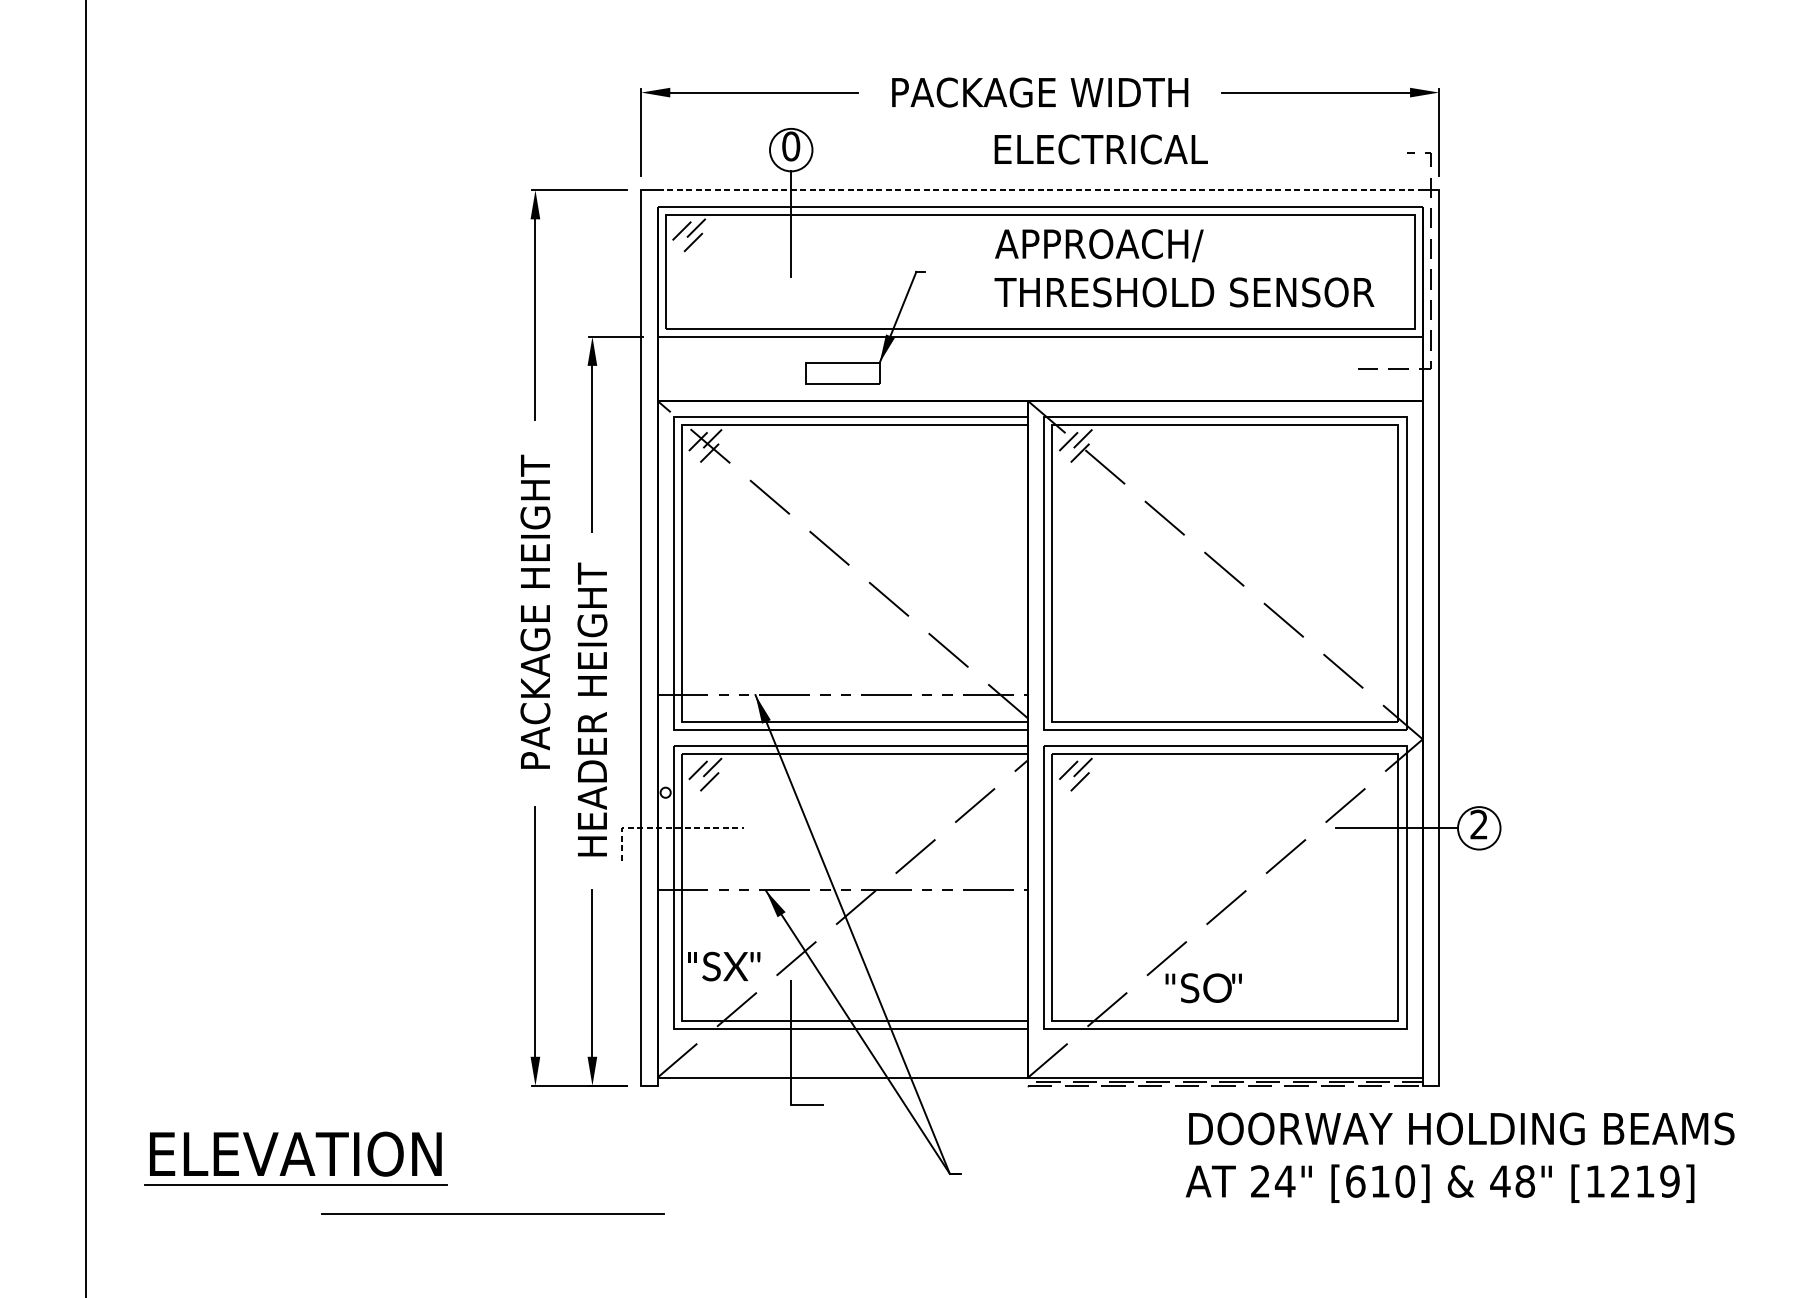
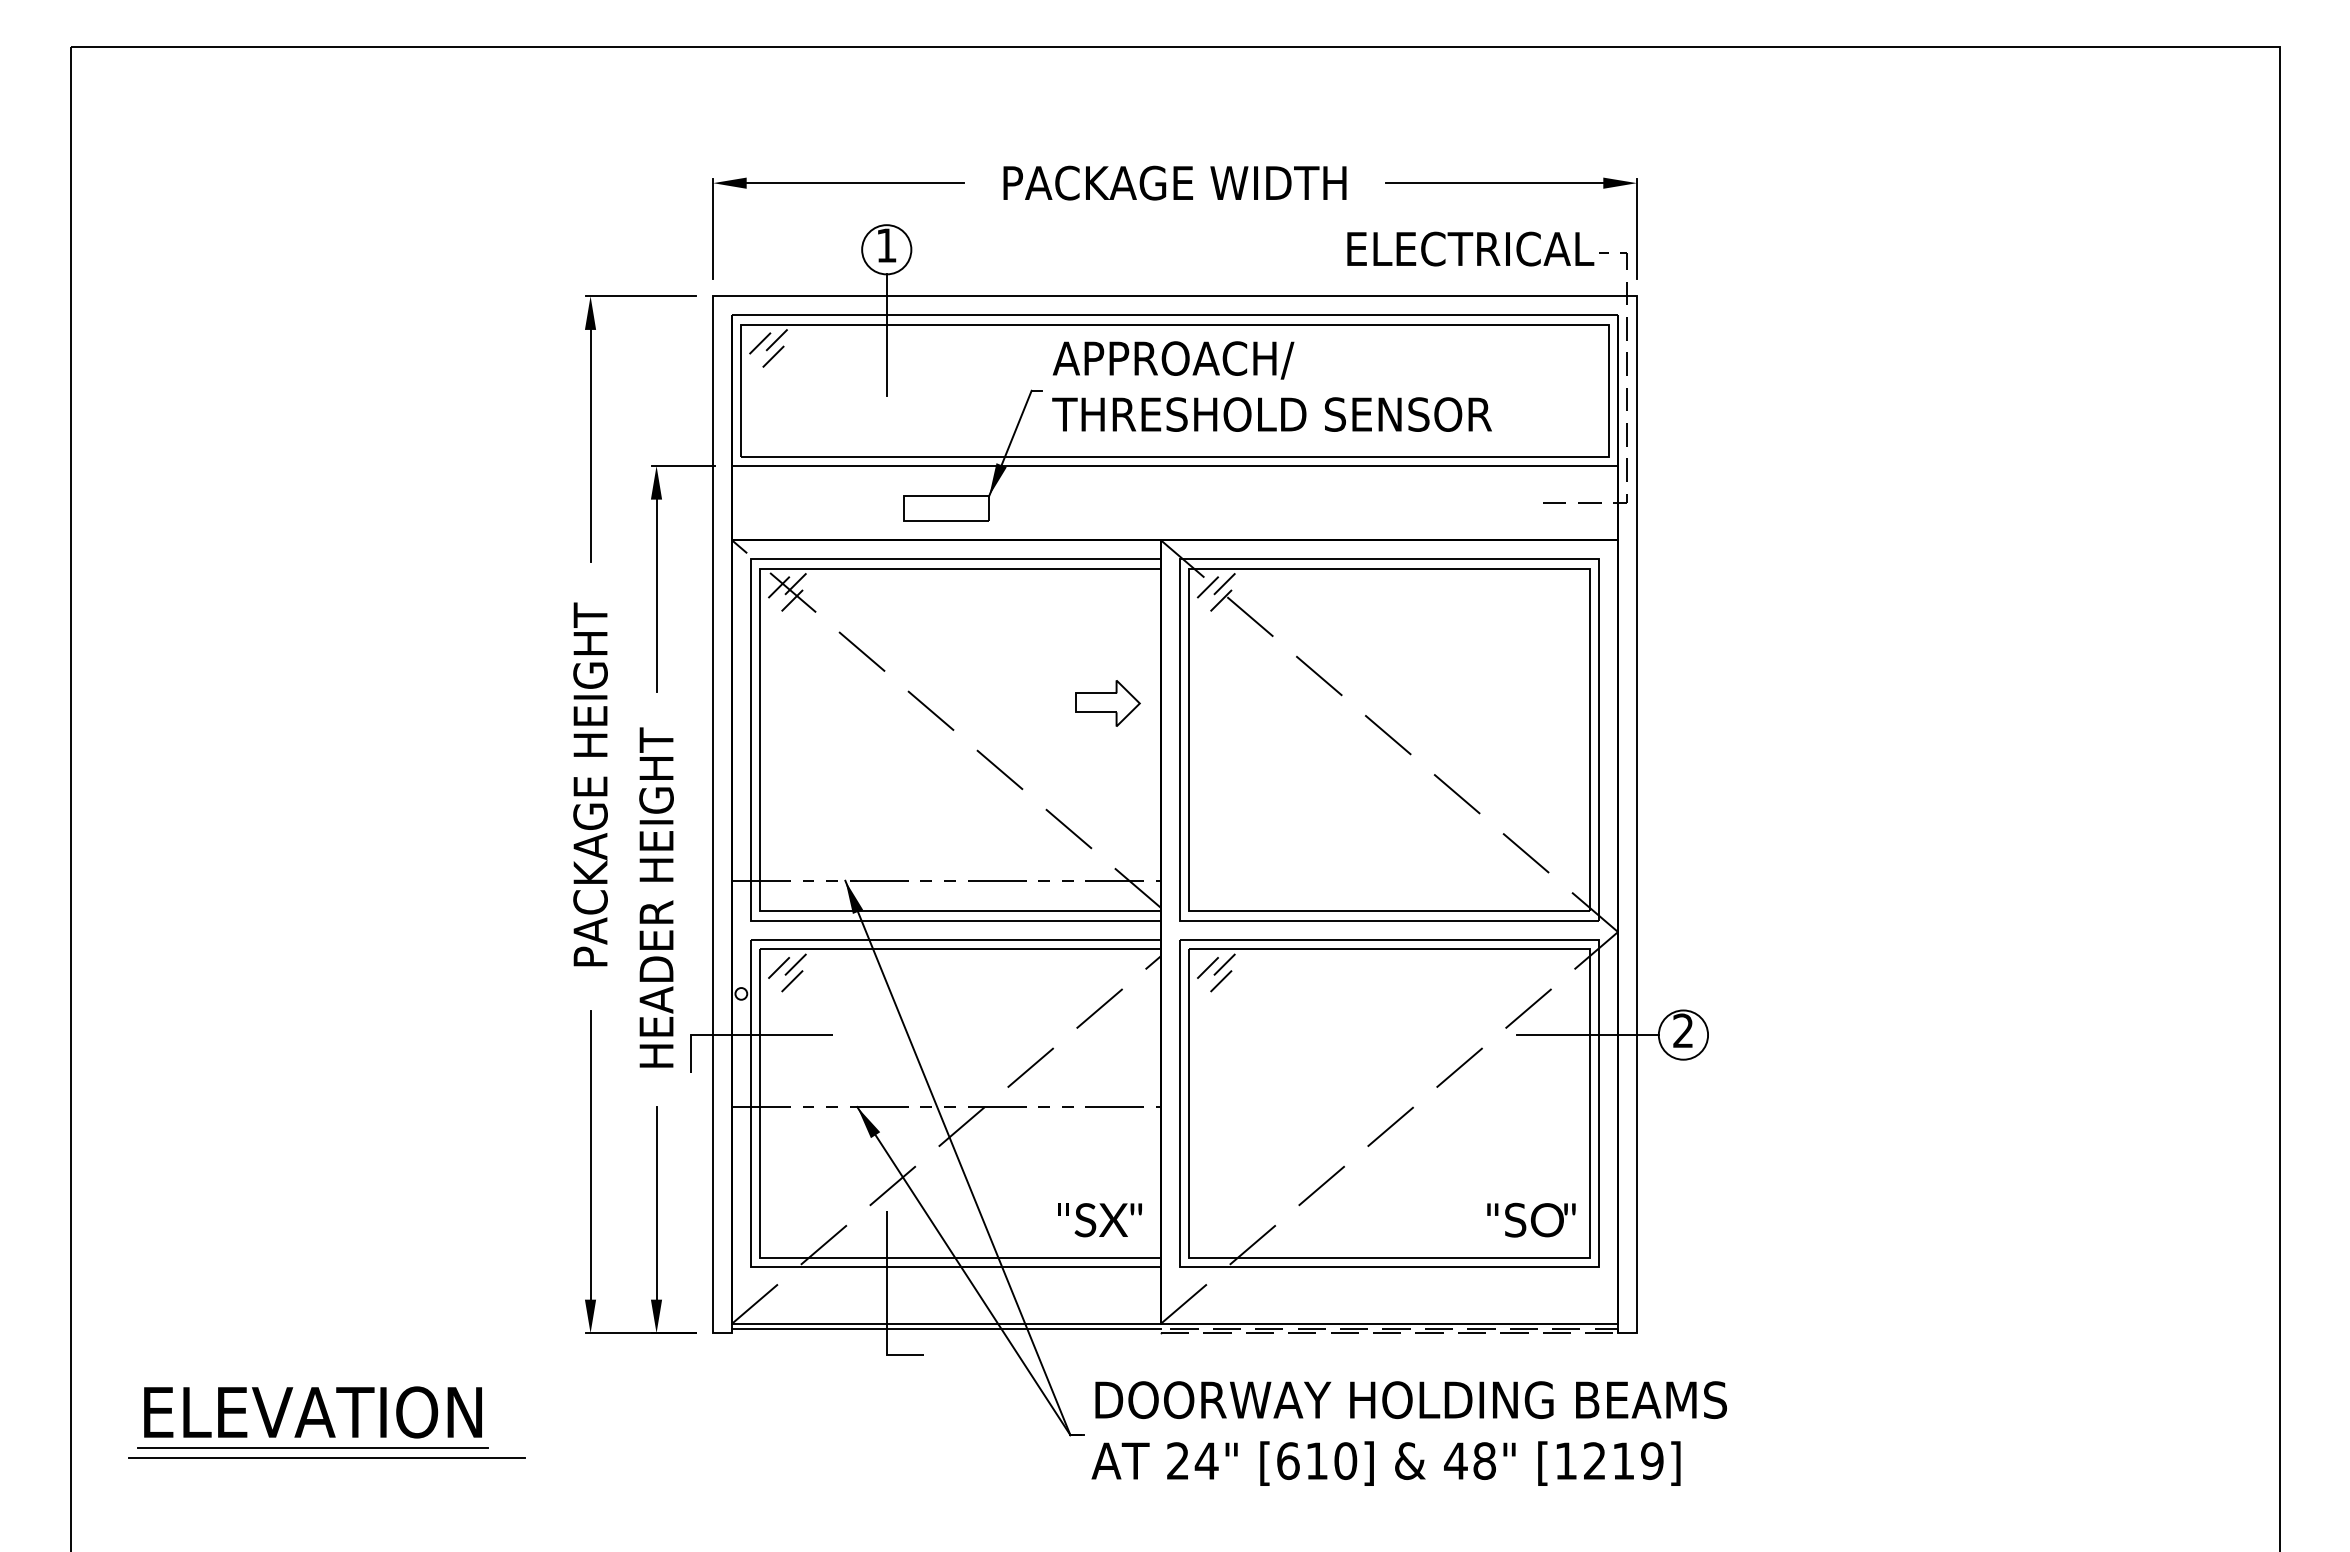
text: (791, 146) -> (886, 245), 0 -> 1
text: (1101, 149) -> (1470, 248), moved
line: (1040, 190) -> (1175, 296), dashed -> solid
text: (1183, 268) -> (1271, 386), moved
part: (981, 541) -> (1107, 703), added
line: (666, 828) -> (742, 1035), dashed -> solid
text: (723, 966) -> (1099, 1220), moved
text: (1203, 987) -> (1531, 1219), moved
line: (841, 1081) -> (945, 1328), added
text: (1459, 1157) -> (1408, 1433), moved
line: (493, 1213) -> (326, 1457), moved

